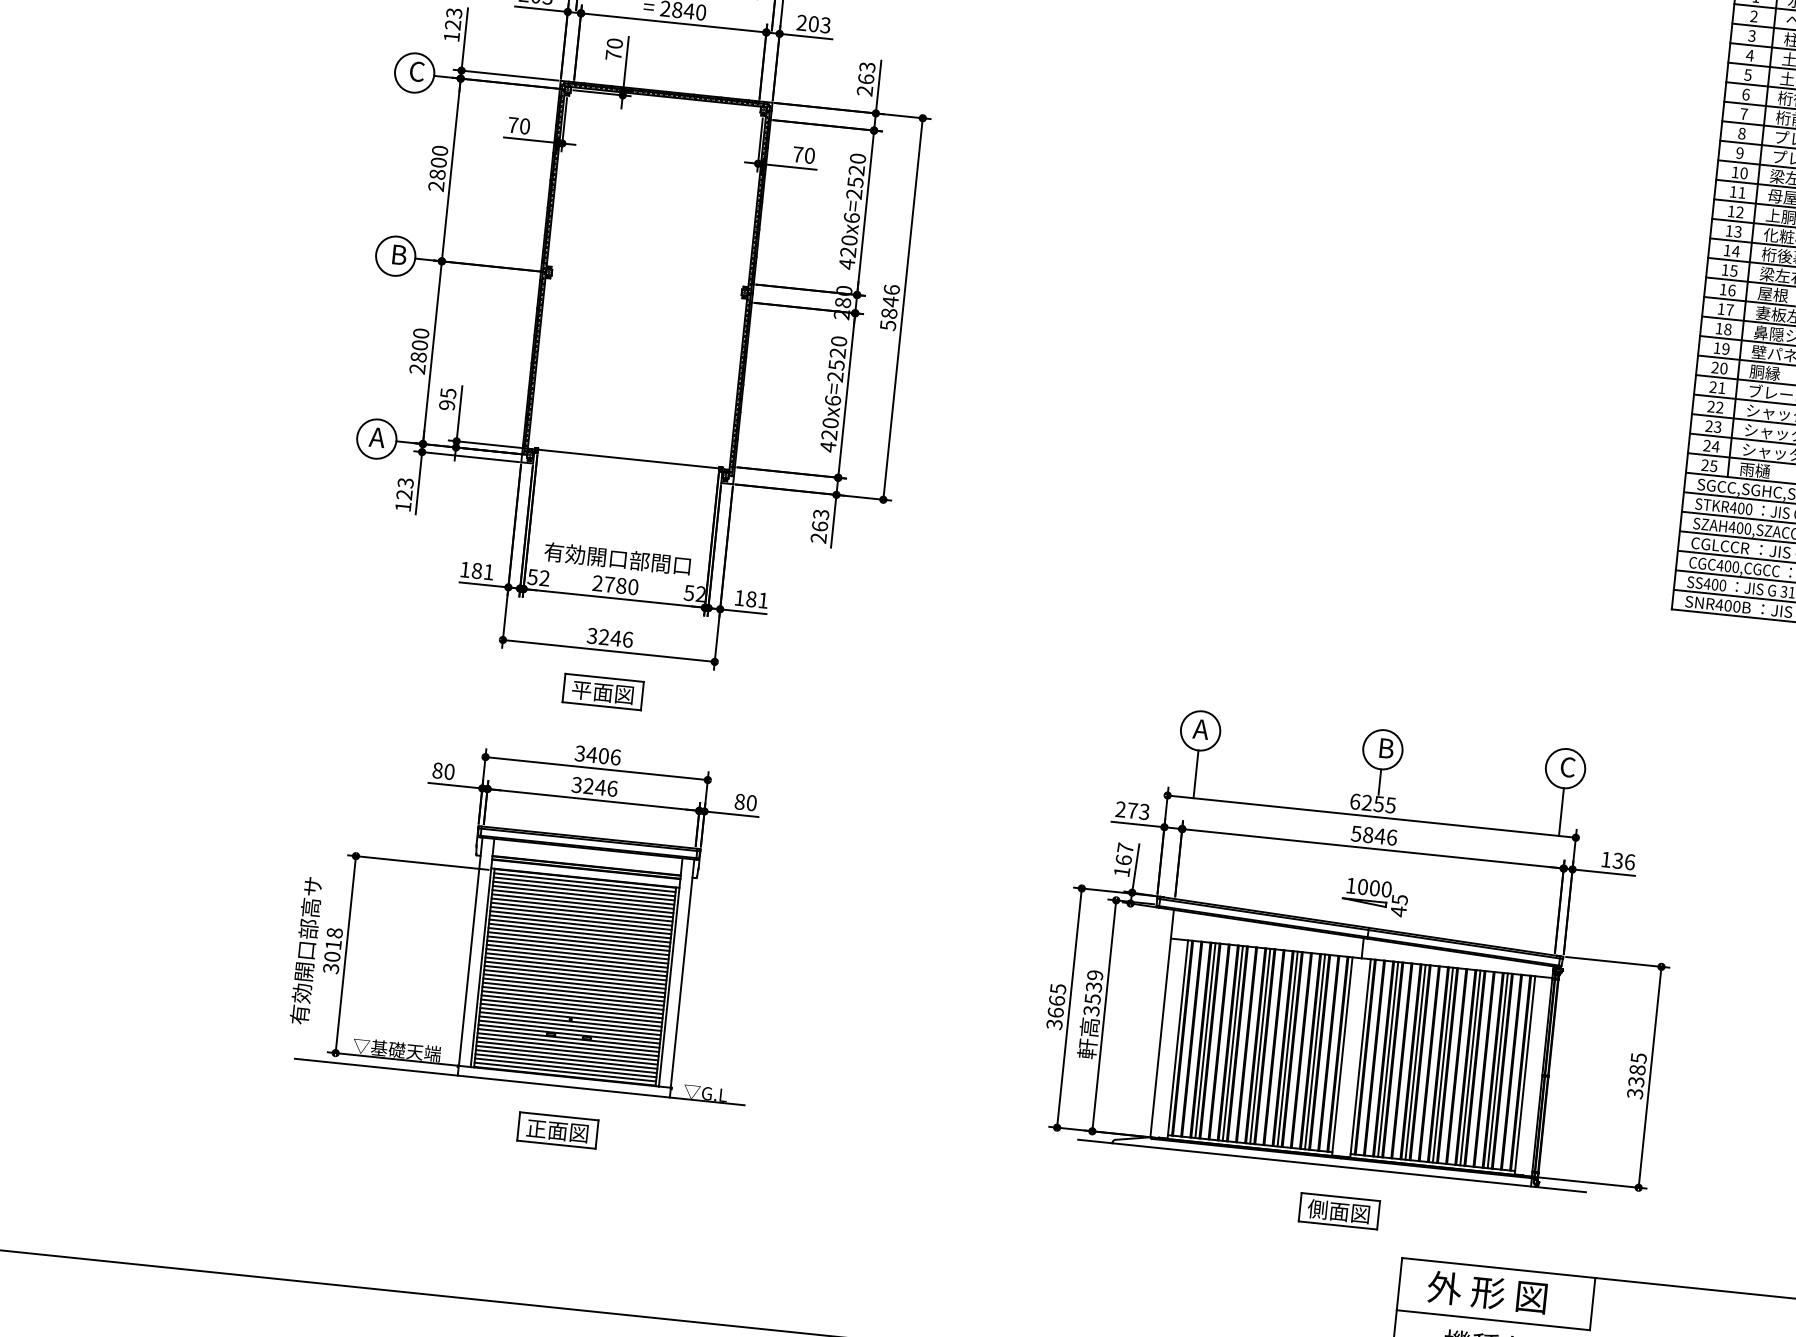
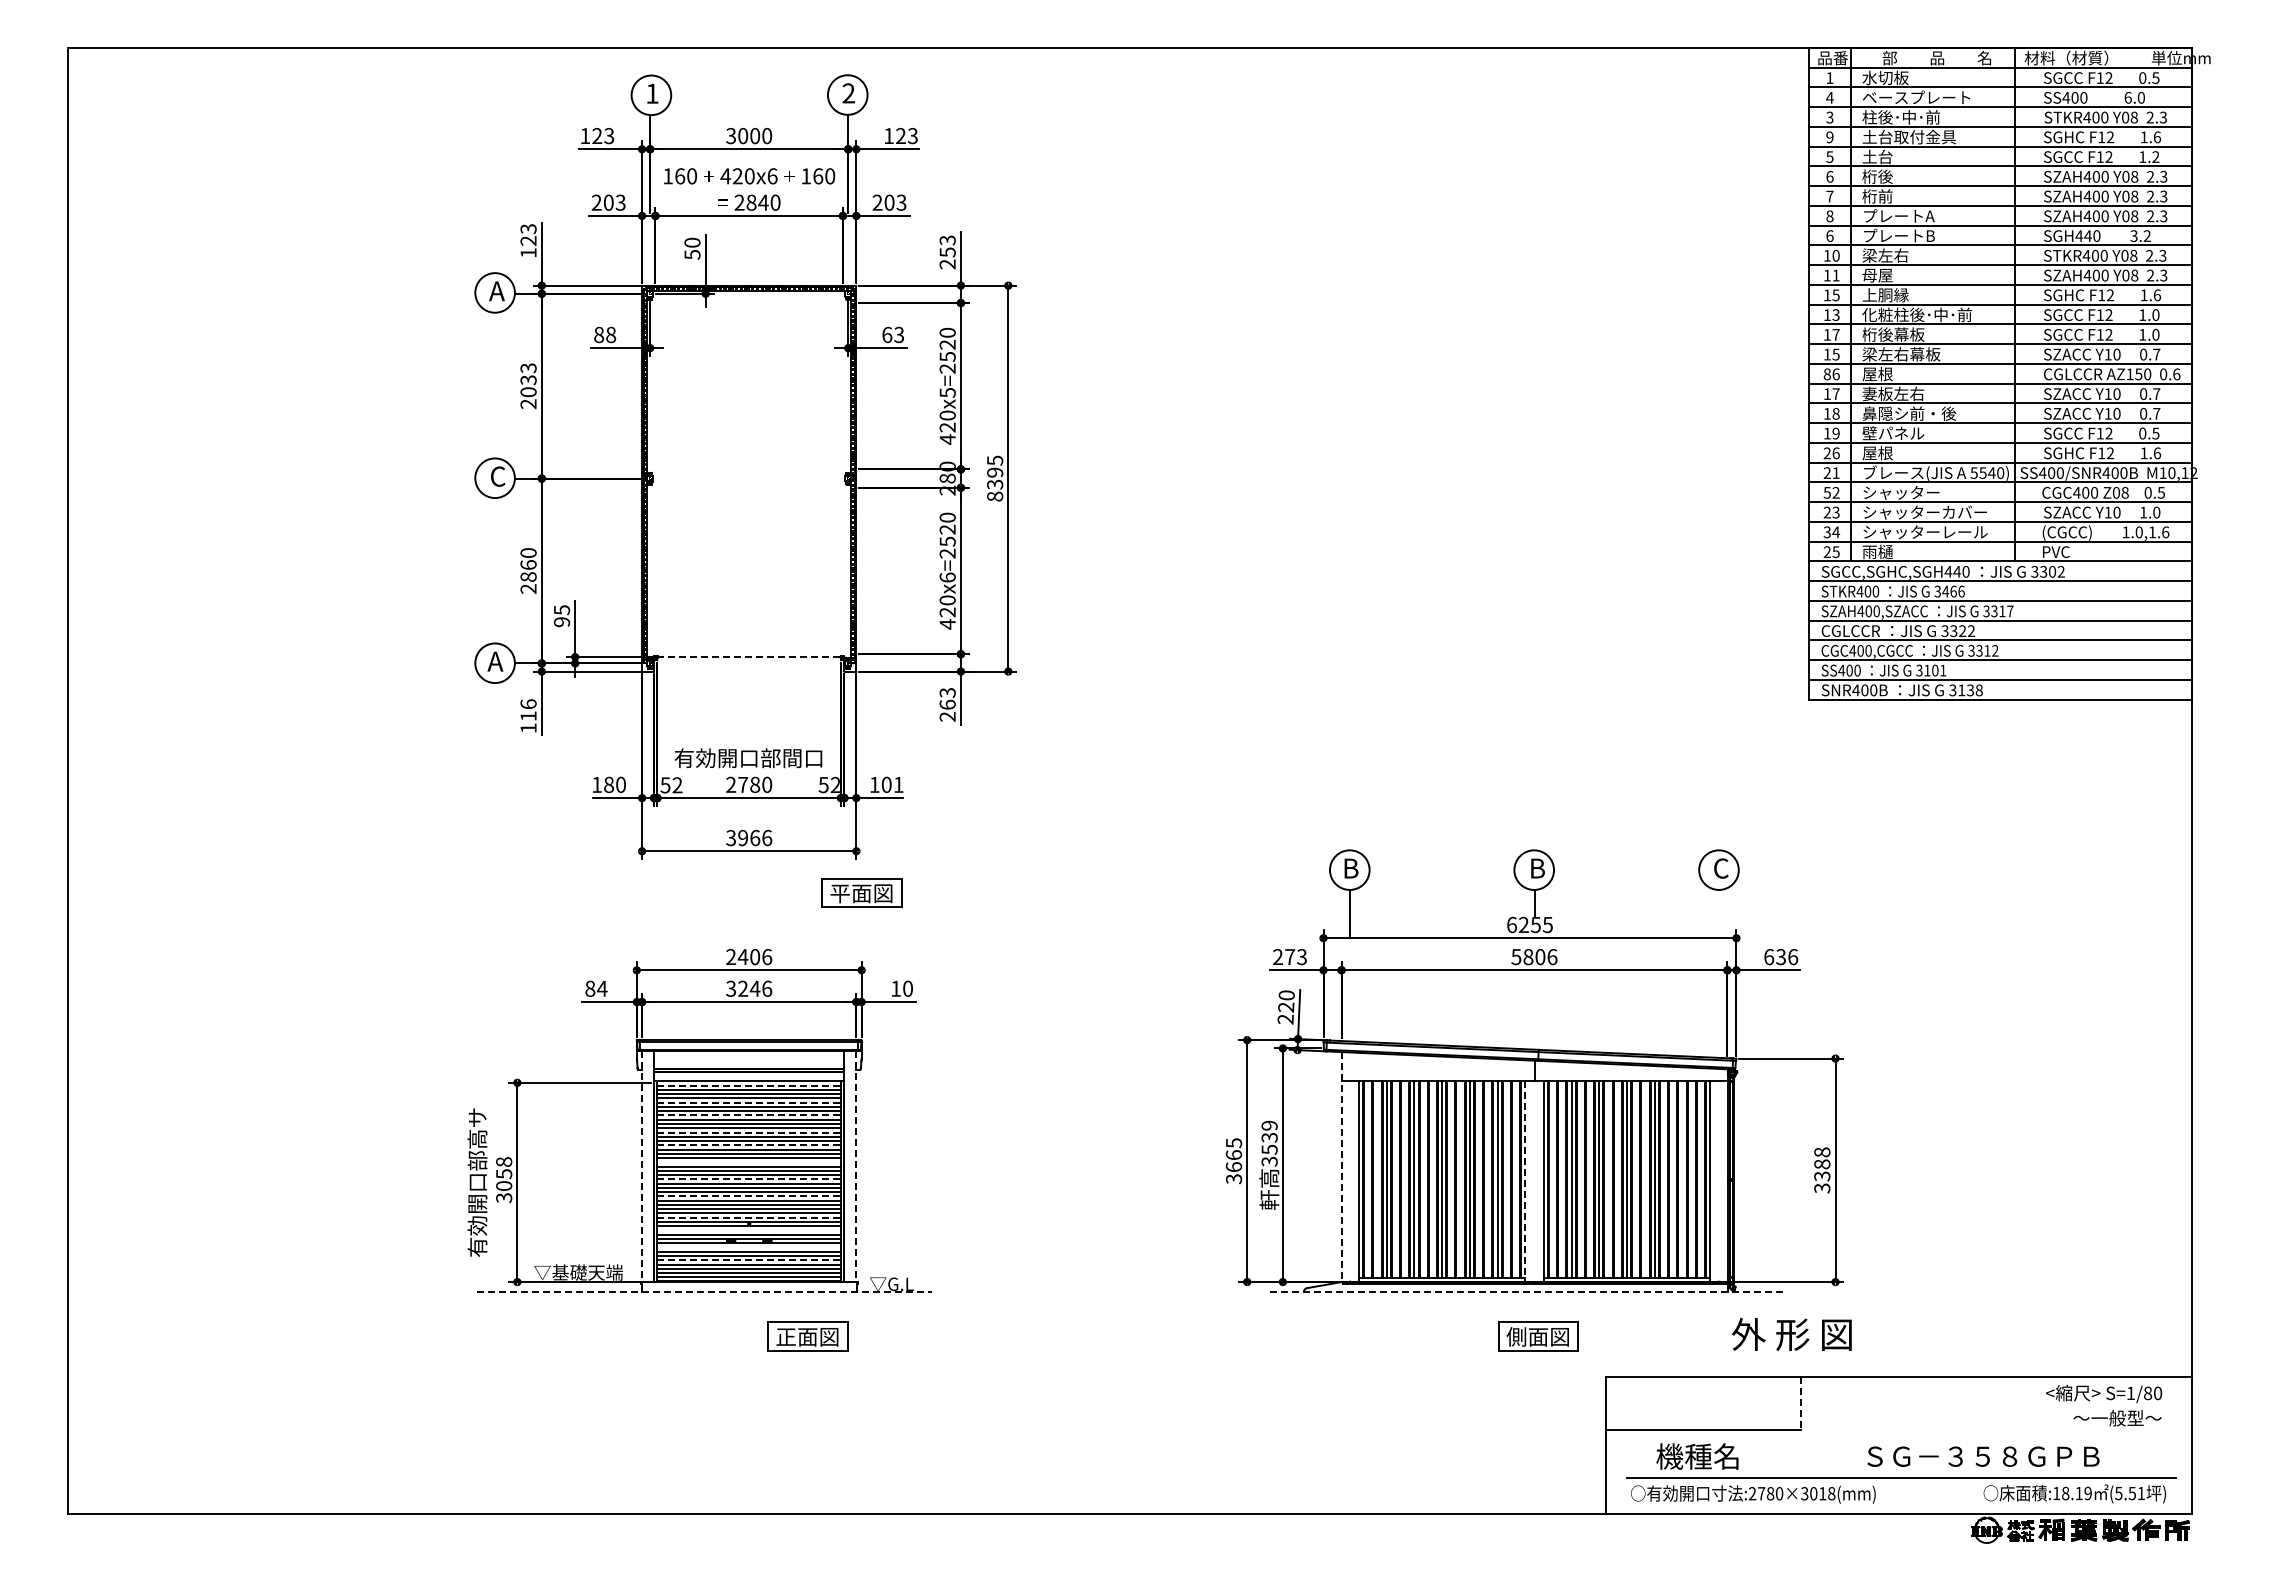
text: (1753, 16) -> (1829, 97), 2 -> 4
text: (613, 55) -> (692, 254), 70 -> 50
text: (1749, 55) -> (1829, 137), 4 -> 9
text: (416, 71) -> (496, 291), C -> A
text: (866, 79) -> (947, 252), 263 -> 253
text: (519, 125) -> (605, 334), 70 -> 88
text: (1739, 152) -> (1829, 235), 9 -> 6
text: (804, 154) -> (893, 334), 70 -> 63
text: (438, 163) -> (528, 380), 2800 -> 2033
text: (1739, 212) -> (1835, 295), 12 -> 15
text: (851, 217) -> (947, 392), 420x6=2520 -> 420x5=2520
text: (1735, 251) -> (1835, 334), 14 -> 17
text: (399, 254) -> (498, 476), B -> C
text: (1722, 289) -> (1826, 374), 16 -> 86
text: (890, 307) -> (995, 478), 5846 -> 8395
text: (419, 344) -> (528, 564), 2800 -> 2860
text: (1723, 368) -> (1835, 453), 20 -> 26
text: (1764, 371) -> (1877, 452), 胴縁 -> 屋根
text: (1710, 406) -> (1826, 492), 22 -> 52
text: (1706, 445) -> (1826, 532), 24 -> 34
line: (628, 459) -> (749, 657), solid -> dashed
text: (405, 489) -> (528, 710), 123 -> 116
text: (488, 571) -> (620, 784), 181 -> 180
text: (751, 598) -> (886, 784), 181 -> 101
text: (610, 637) -> (749, 837), 3246 -> 3966
part: (602, 691) -> (861, 892), moved
text: (1201, 729) -> (1350, 868), A -> B
text: (580, 754) -> (731, 957), 3406 -> 2406
text: (448, 771) -> (601, 988), 80 -> 84
text: (739, 801) -> (895, 988), 80 -> 10
line: (1561, 811) -> (1719, 913), removed
text: (1380, 836) -> (1540, 957), 5846 -> 5806
text: (1123, 860) -> (1285, 1007), 167 -> 220
text: (1606, 860) -> (1769, 957), 136 -> 636
line: (585, 882) -> (749, 1085), solid -> dashed
part: (1374, 897) -> (1541, 1018), removed
line: (583, 899) -> (749, 1102), solid -> dashed
line: (582, 912) -> (749, 1115), solid -> dashed
line: (580, 928) -> (749, 1132), solid -> dashed
line: (579, 941) -> (749, 1145), solid -> dashed
text: (333, 945) -> (504, 1174), 3018 -> 3058
line: (471, 952) -> (642, 1167), solid -> dashed
line: (577, 958) -> (749, 1162), removed
line: (682, 974) -> (856, 1167), solid -> dashed
line: (575, 975) -> (749, 1179), solid -> dashed
line: (573, 992) -> (749, 1196), solid -> dashed
line: (571, 1012) -> (749, 1217), solid -> dashed
line: (1162, 1024) -> (1341, 1167), solid -> dashed
line: (570, 1025) -> (749, 1230), removed
line: (568, 1042) -> (749, 1247), removed
line: (567, 1055) -> (749, 1260), solid -> dashed
line: (1342, 1056) -> (1525, 1181), solid -> dashed
text: (1639, 1058) -> (1822, 1152), 3385 -> 3388
line: (1497, 1070) -> (1682, 1179), removed
line: (520, 1081) -> (705, 1291), solid -> dashed
part: (557, 1130) -> (807, 1336), moved
line: (1332, 1165) -> (1526, 1291), solid -> dashed
text: (1486, 1292) -> (1791, 1334), moved
line: (1592, 1304) -> (1801, 1403), solid -> dashed

